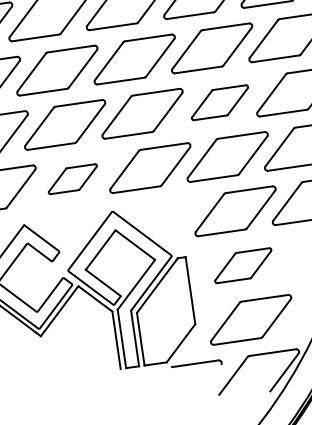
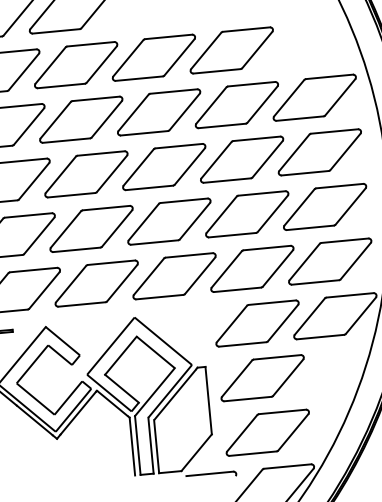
part: (220, 102) -> (247, 214), size x1.43
part: (72, 179) -> (96, 283), size x1.67
part: (243, 265) -> (262, 378), size x1.43

